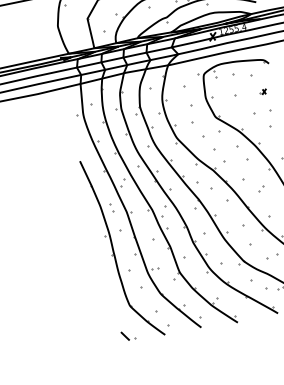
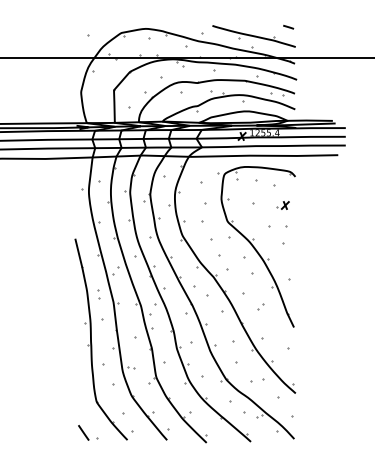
part: (262, 92) -> (282, 205), size x1.67
part: (128, 335) -> (88, 432), size x1.43

